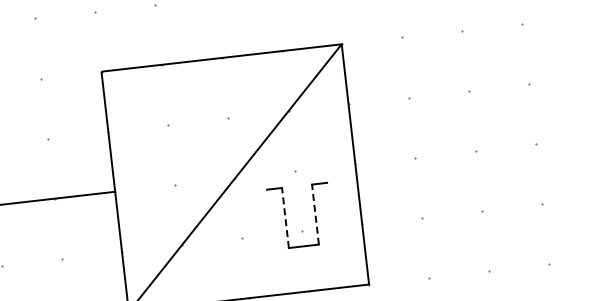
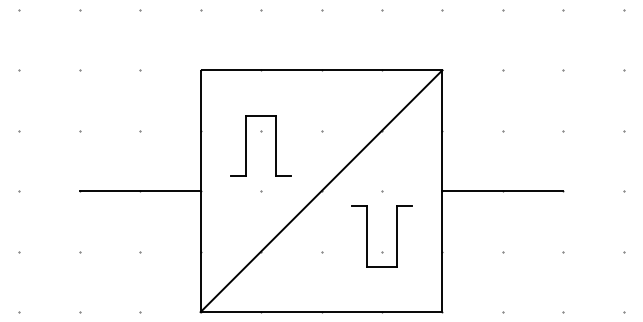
part: (155, 141) -> (246, 145), added
line: (415, 157) -> (502, 191), added
line: (315, 214) -> (397, 236), dashed -> solid
line: (285, 218) -> (366, 236), dashed -> solid

